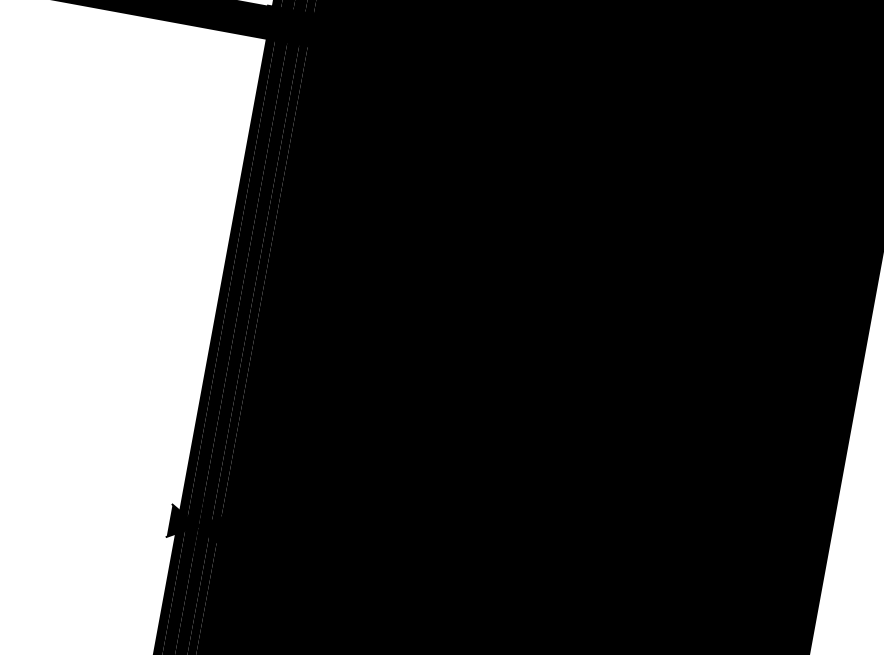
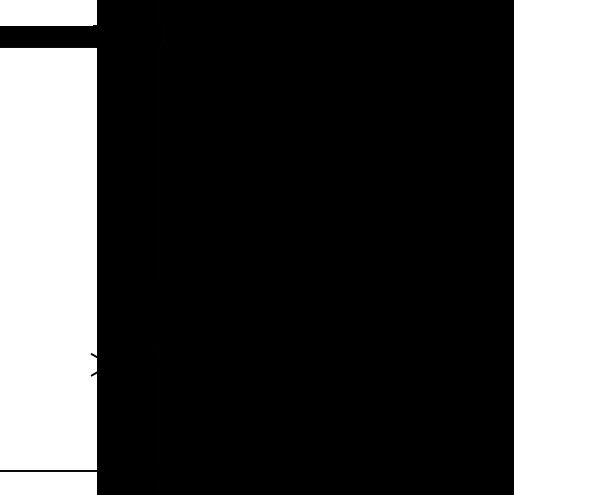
fill: (182, 522) -> (100, 364), removed

